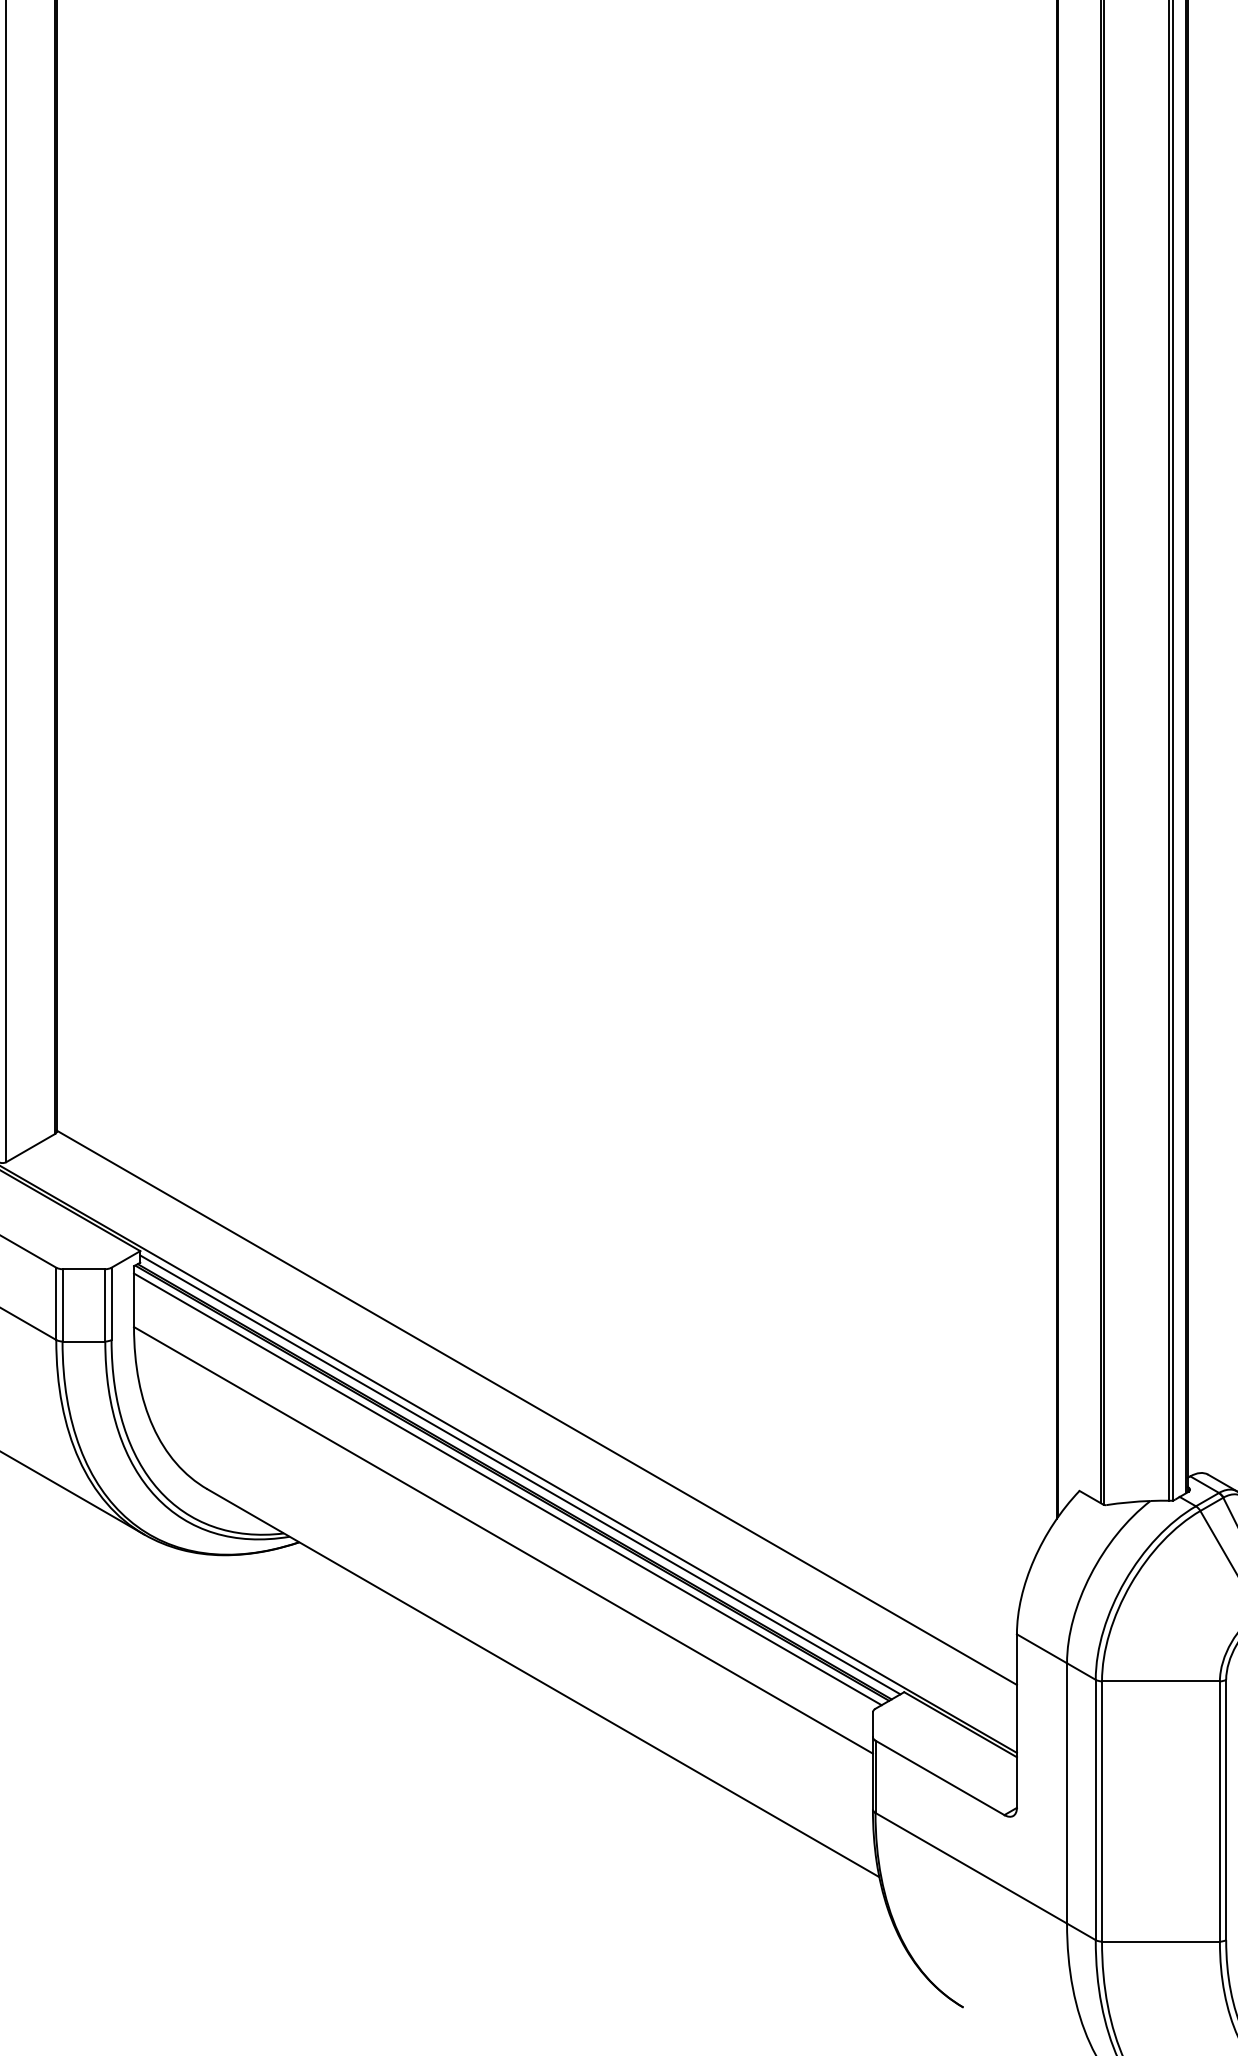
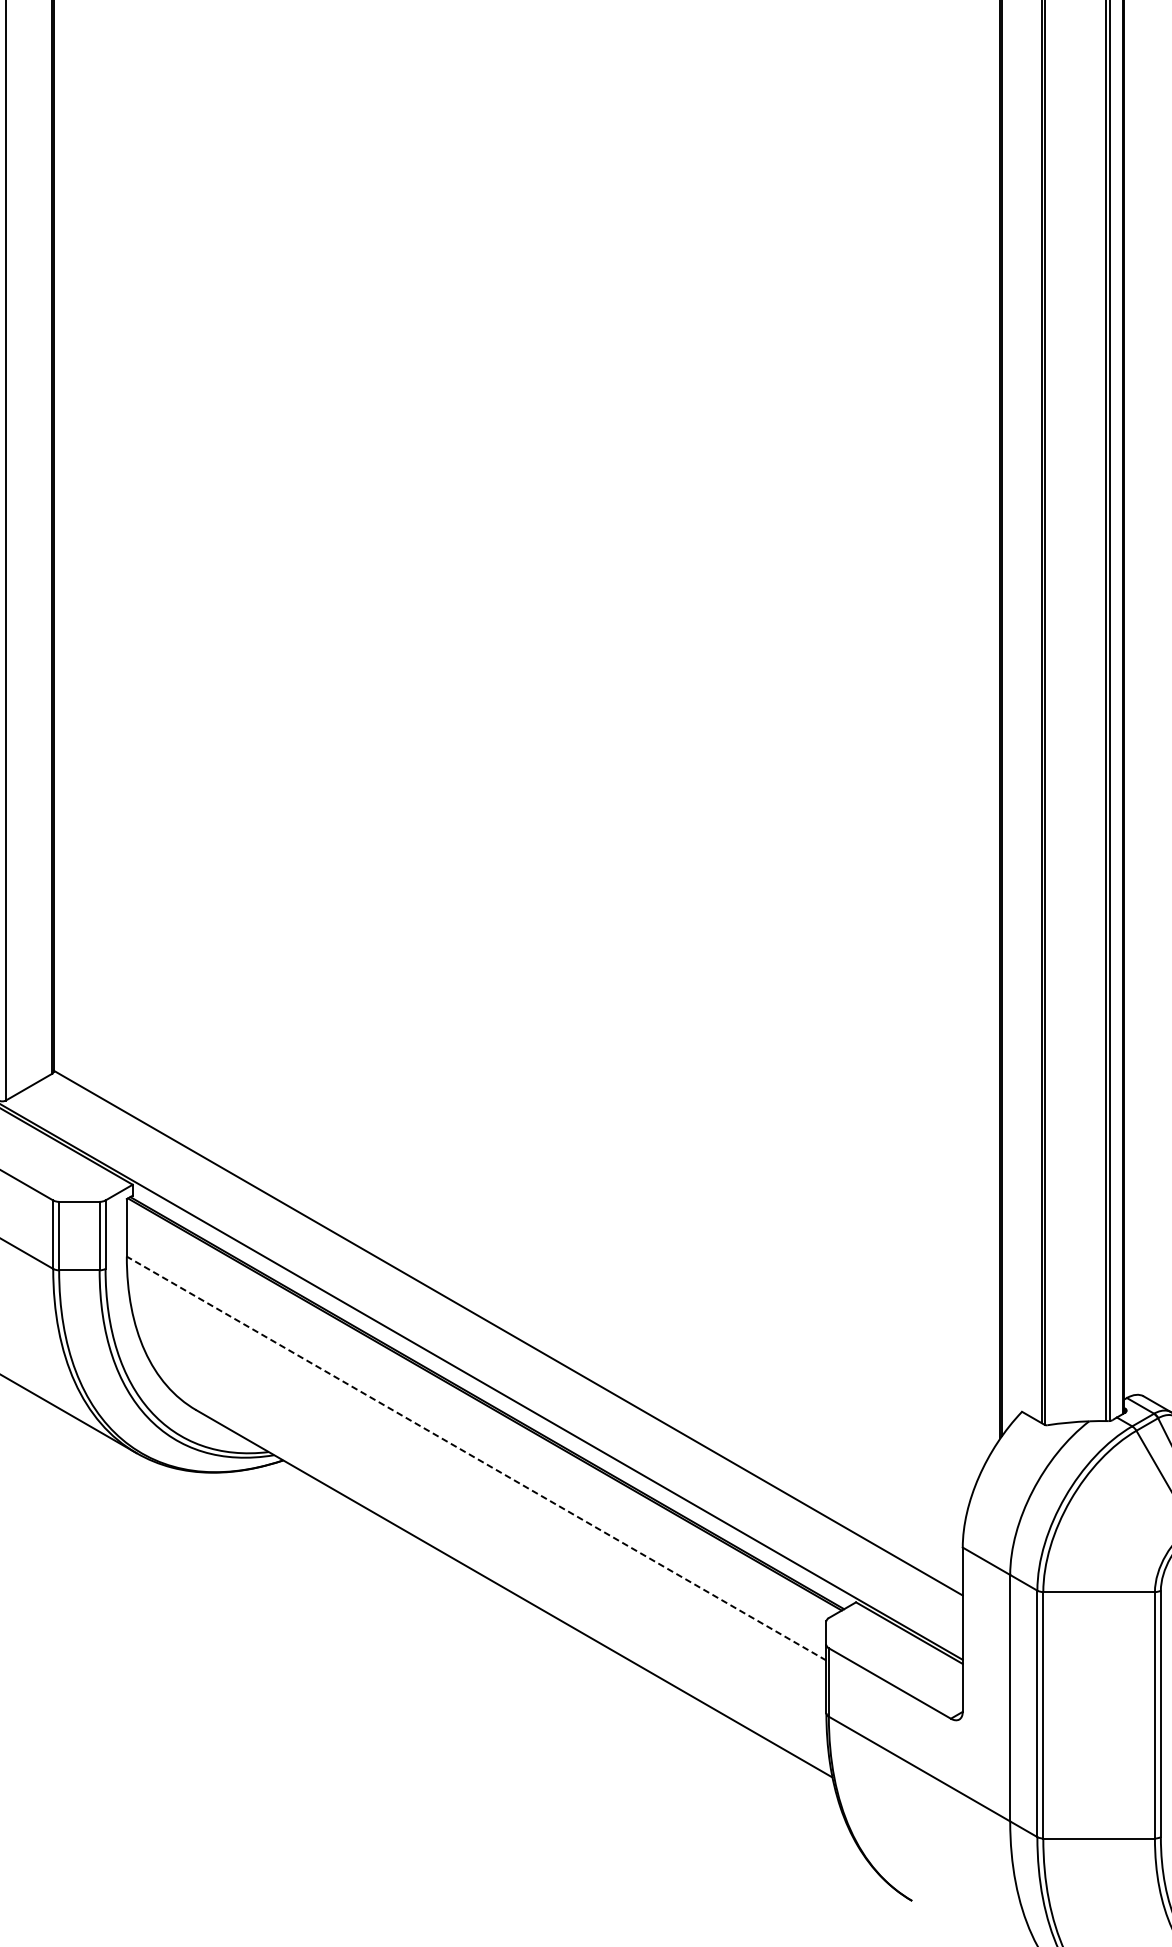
line: (520, 1474) -> (492, 1396), removed
line: (507, 1489) -> (480, 1410), removed
line: (503, 1540) -> (476, 1458), solid -> dashed

